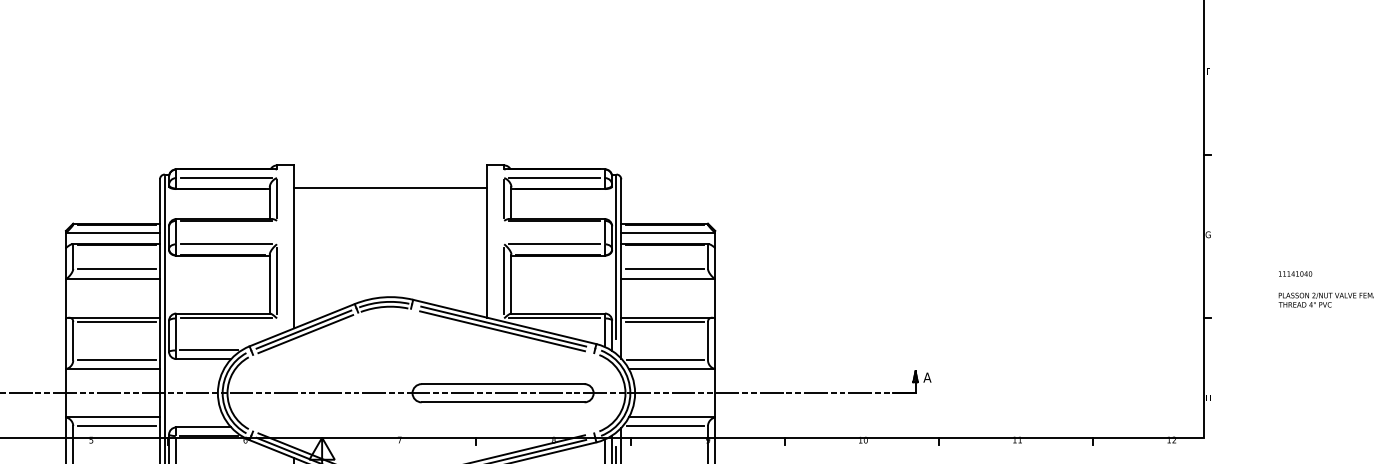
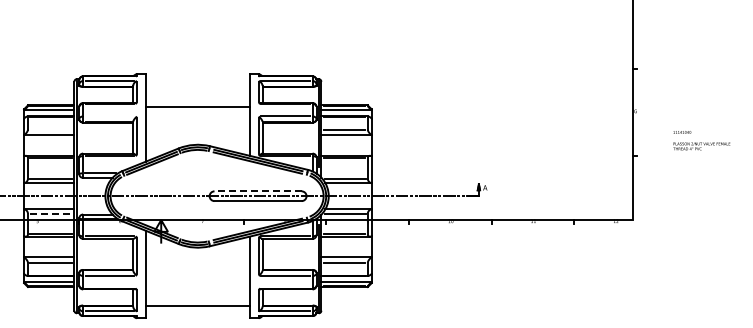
line: (389, 188) -> (197, 107), moved
line: (225, 244) -> (109, 116), removed
line: (117, 268) -> (51, 129), removed
line: (503, 384) -> (258, 191), solid -> dashed
line: (117, 425) -> (51, 213), solid -> dashed

